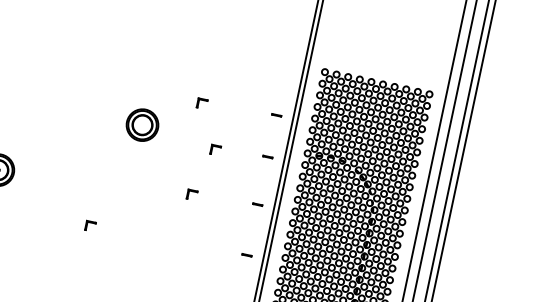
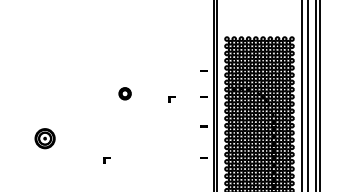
part: (201, 103) -> (157, 73), removed
part: (141, 124) -> (124, 93), size x0.6
part: (192, 194) -> (163, 128), removed

